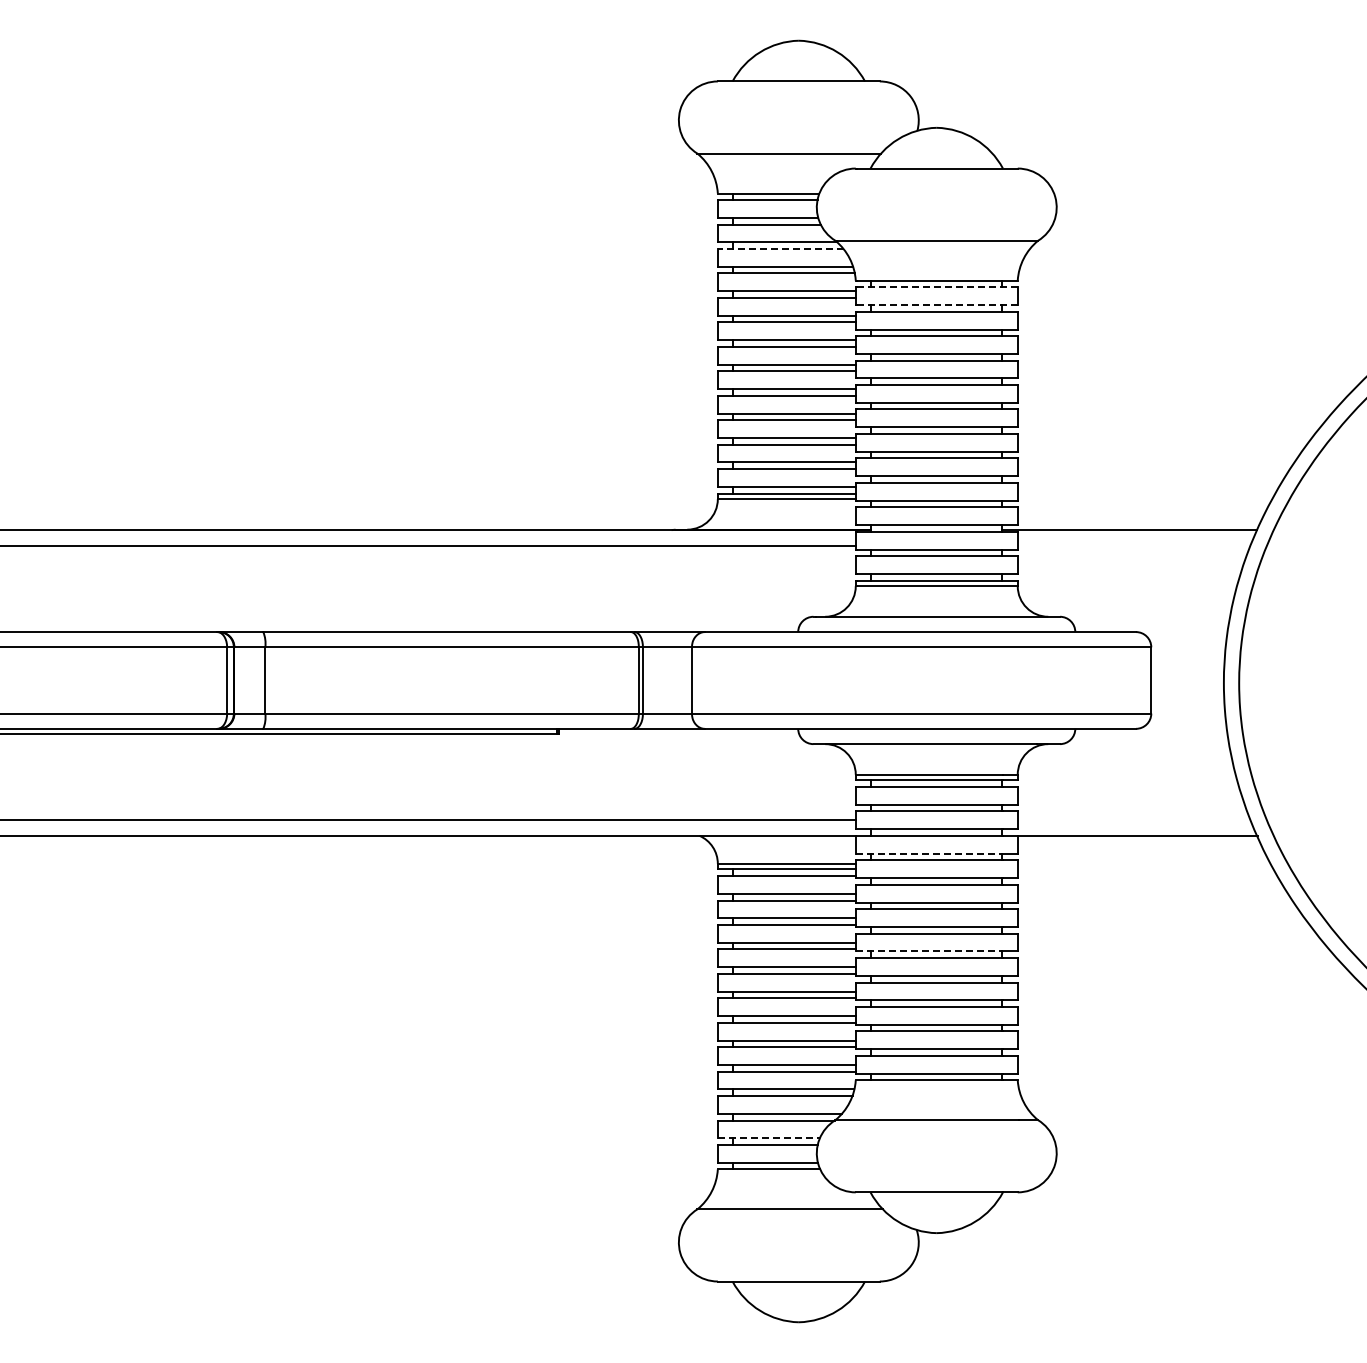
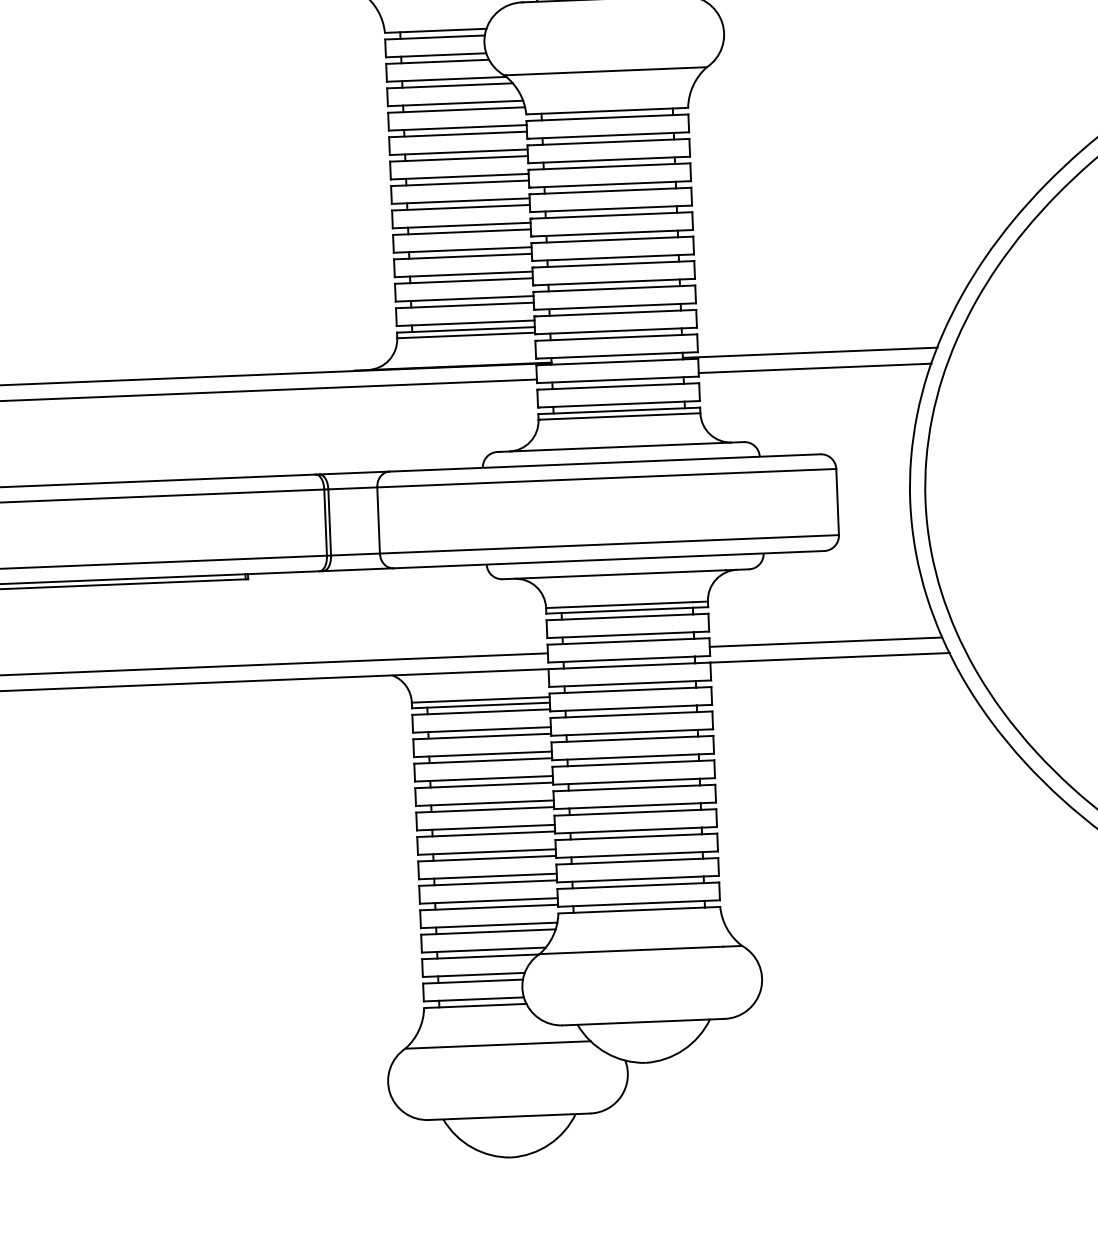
line: (780, 249) -> (449, 86), dashed -> solid
line: (936, 287) -> (607, 118), dashed -> solid
line: (936, 305) -> (607, 136), dashed -> solid
line: (1133, 545) -> (814, 367), added
line: (1133, 820) -> (825, 642), added
line: (929, 853) -> (622, 683), dashed -> solid
line: (929, 951) -> (626, 781), dashed -> solid
line: (769, 1138) -> (474, 975), dashed -> solid

